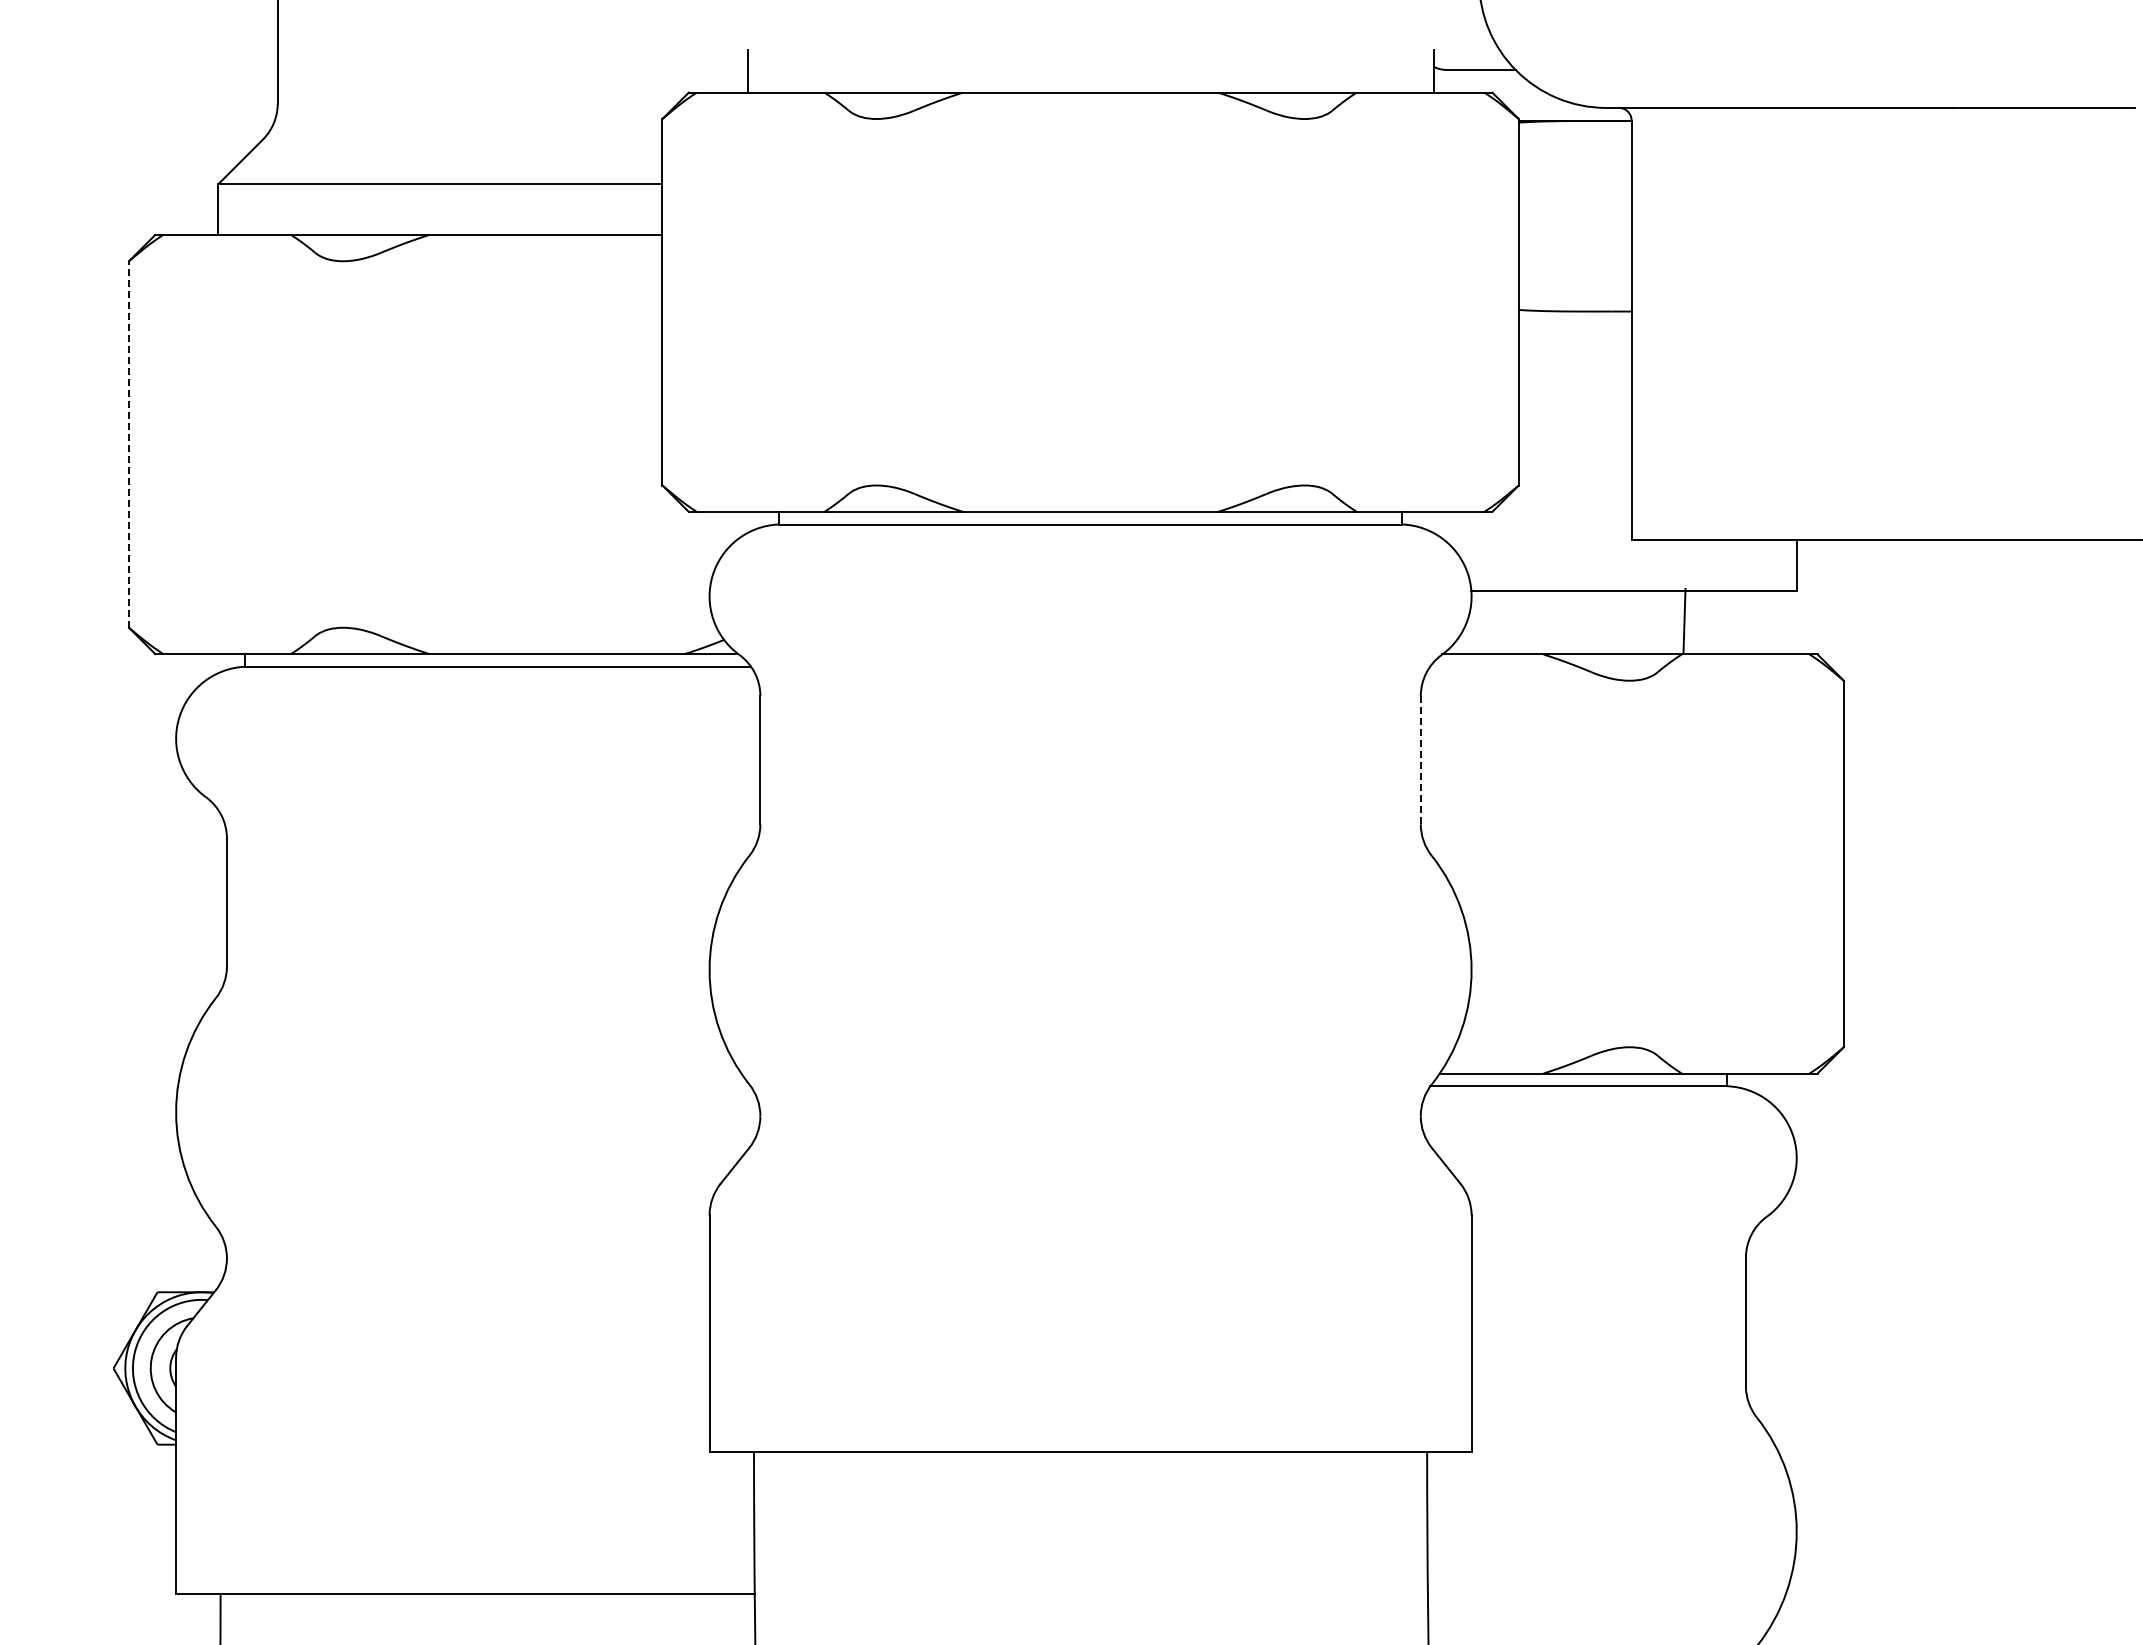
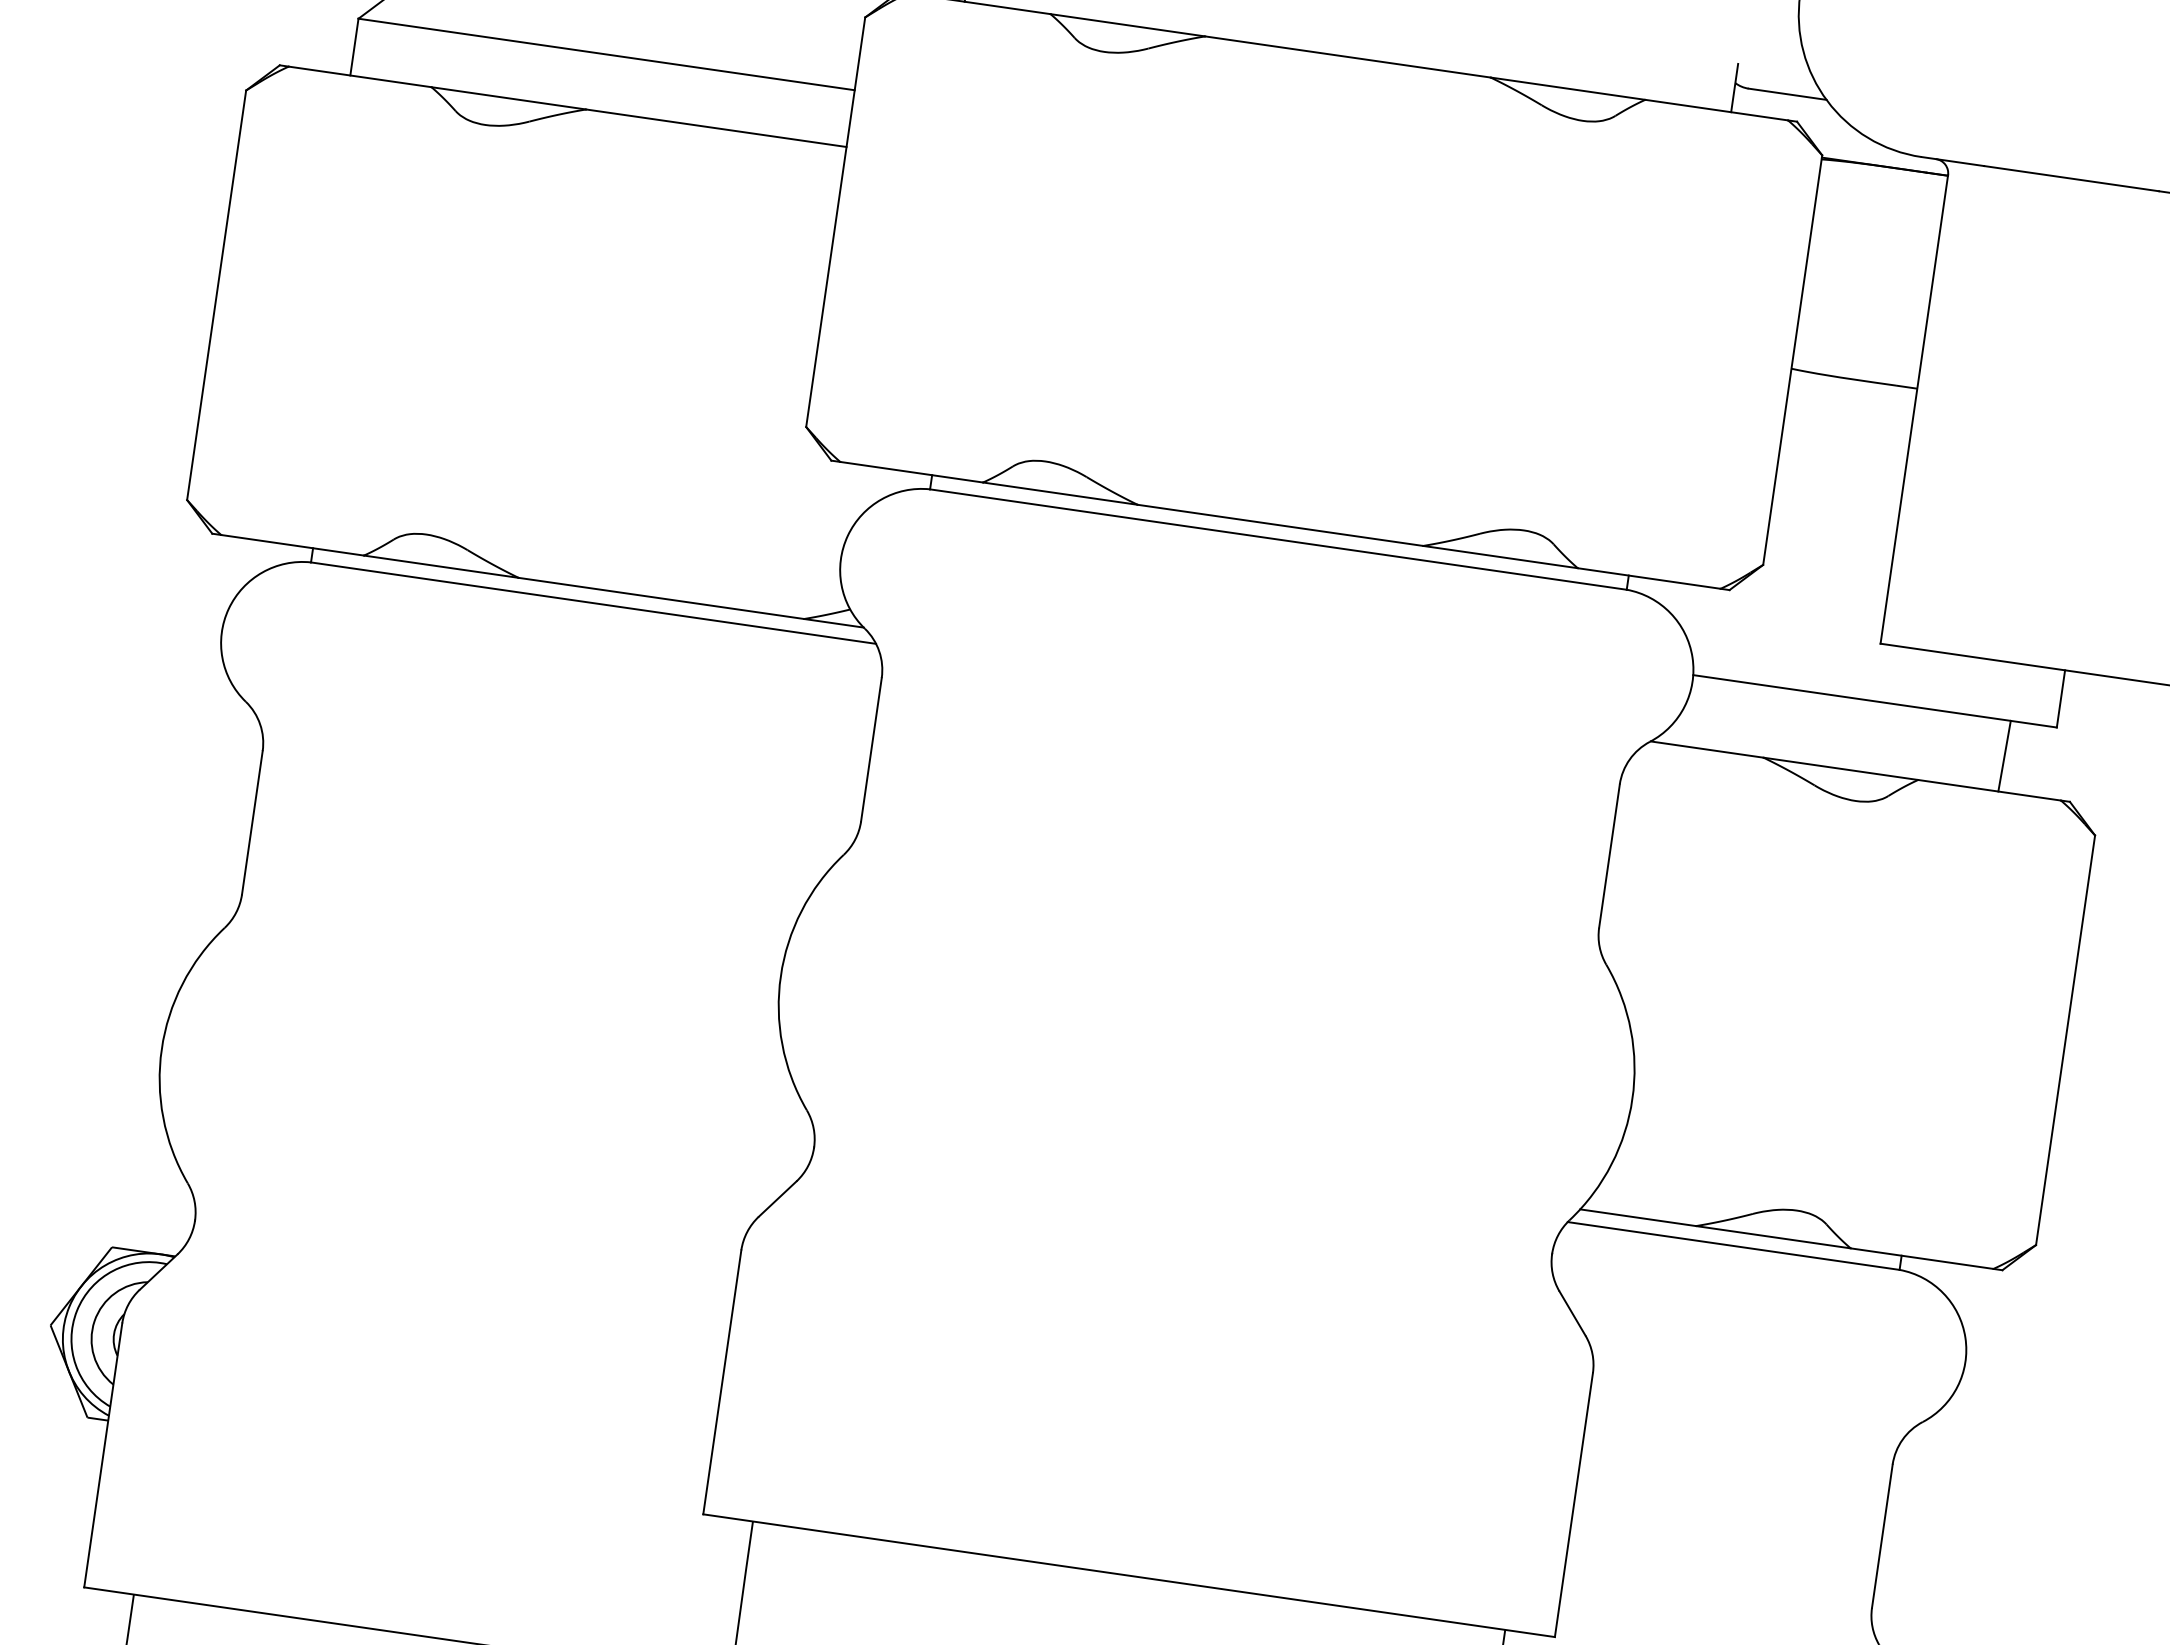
line: (128, 444) -> (216, 295), dashed -> solid
line: (1684, 620) -> (2004, 755), moved
line: (1420, 760) -> (1609, 856), dashed -> solid

